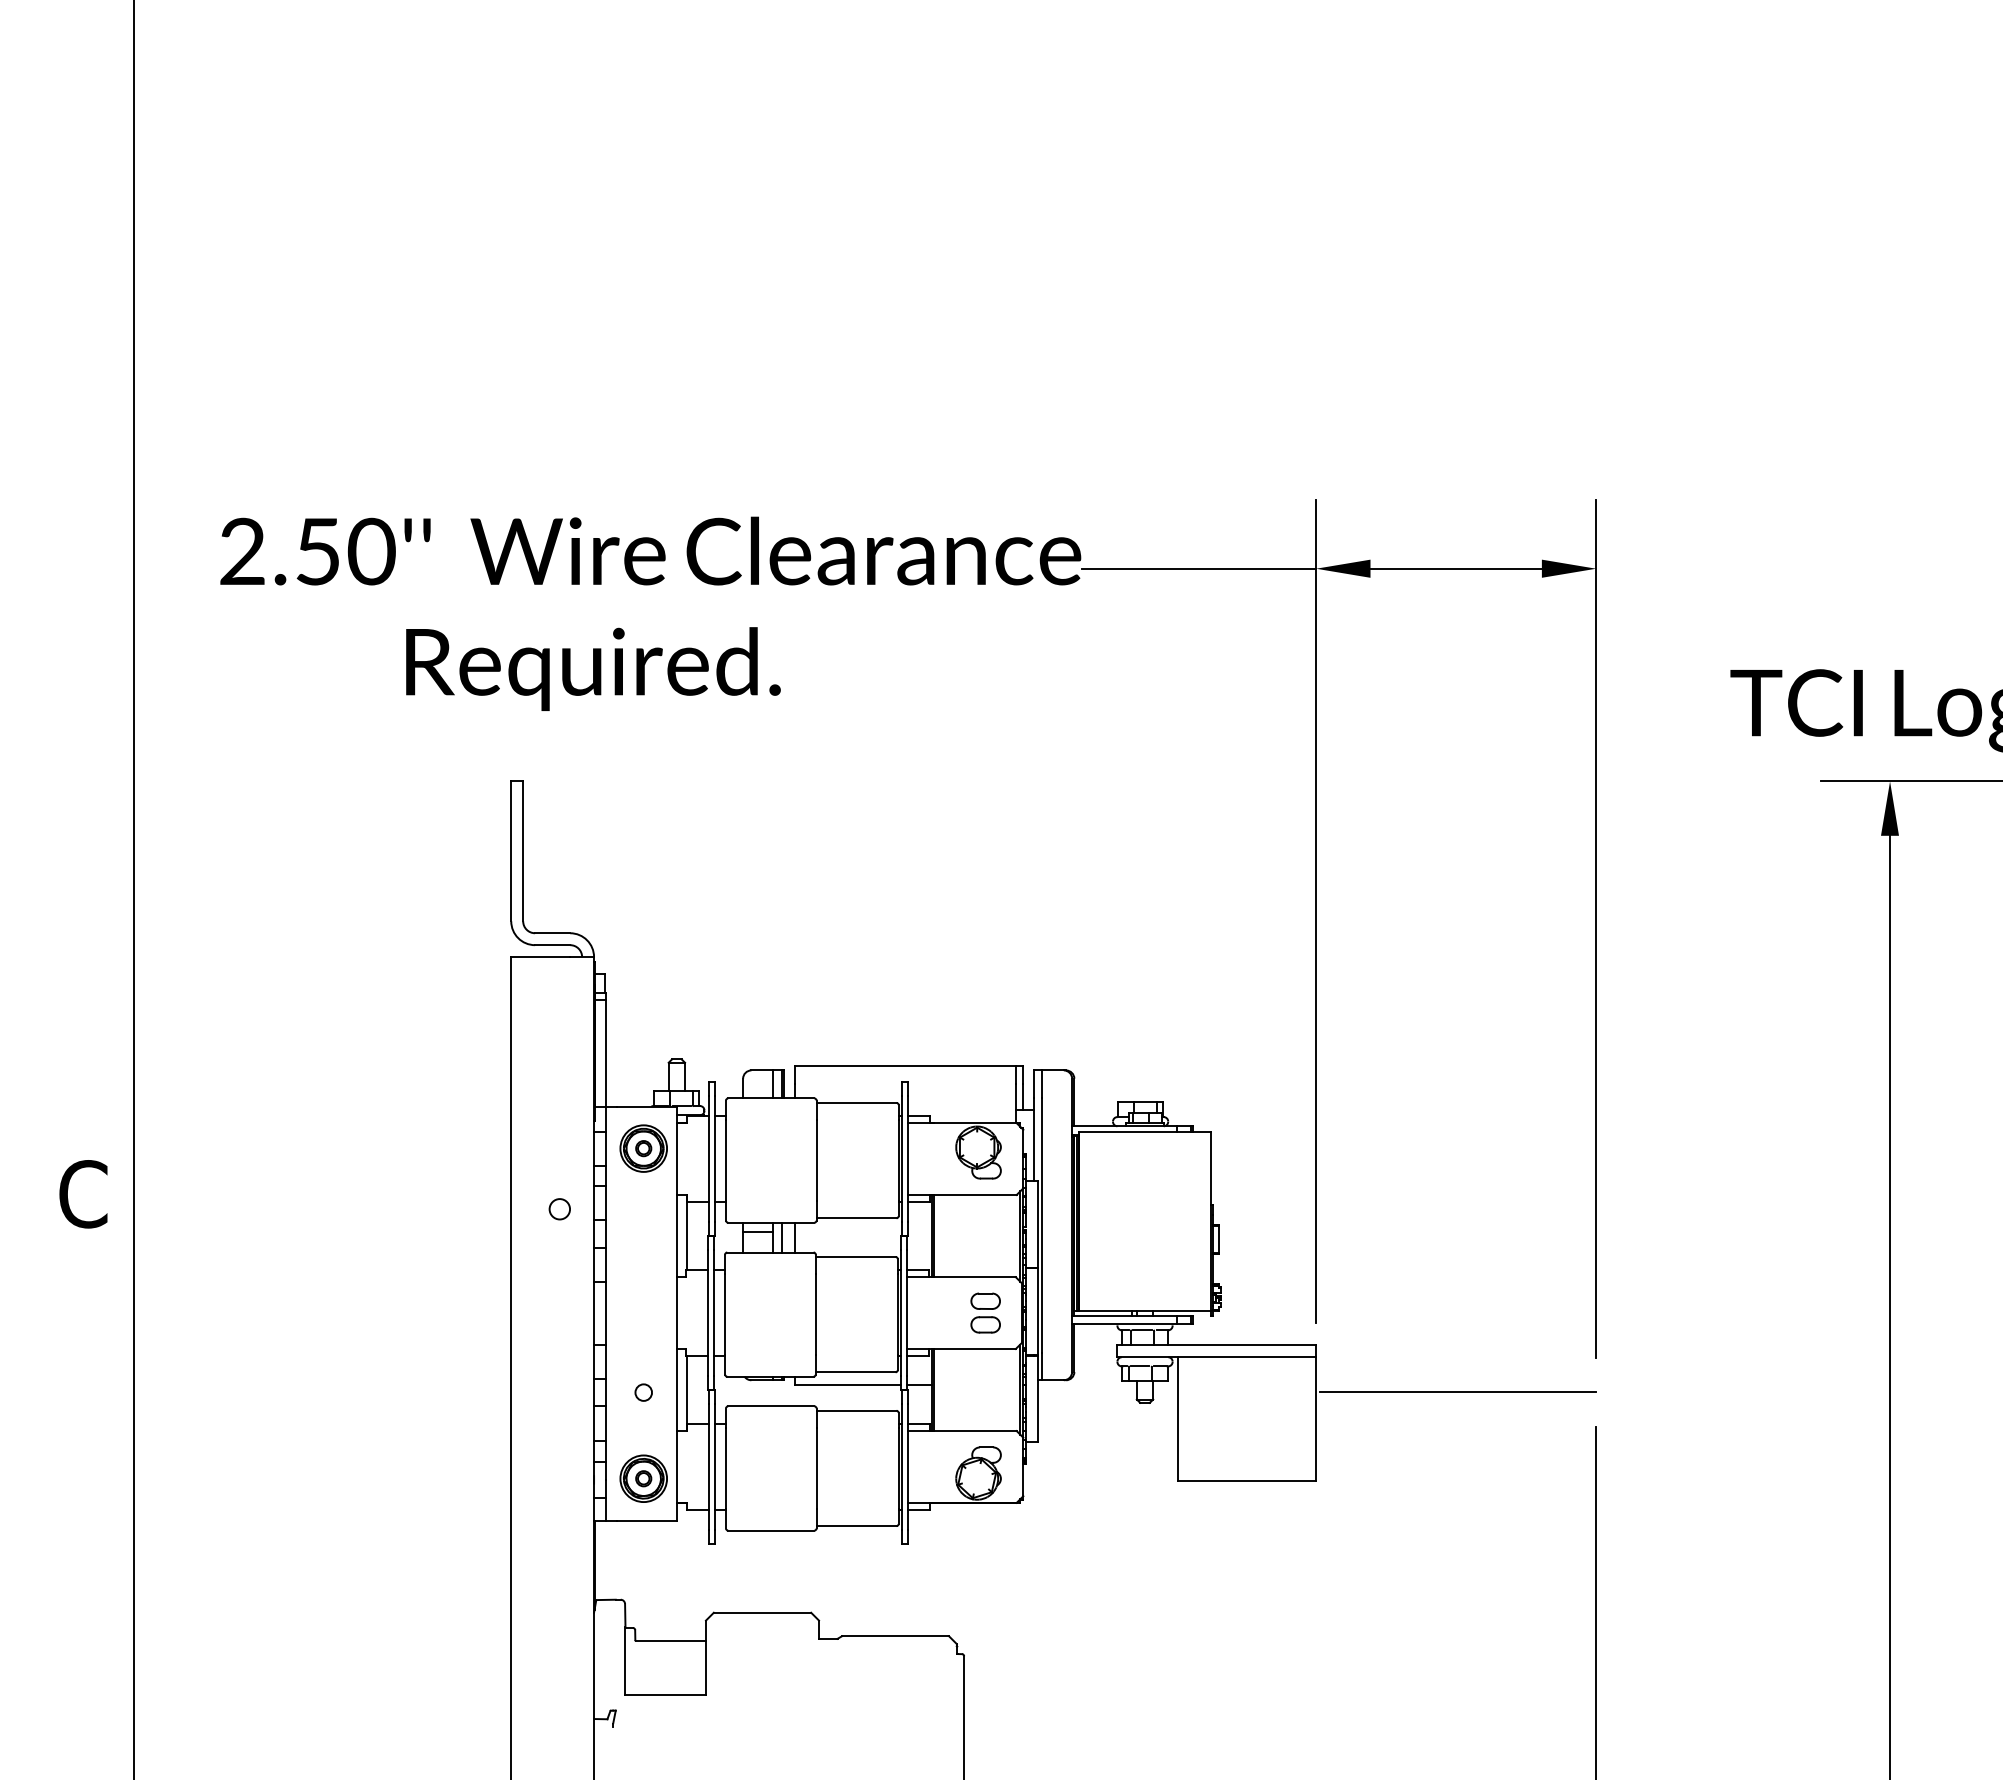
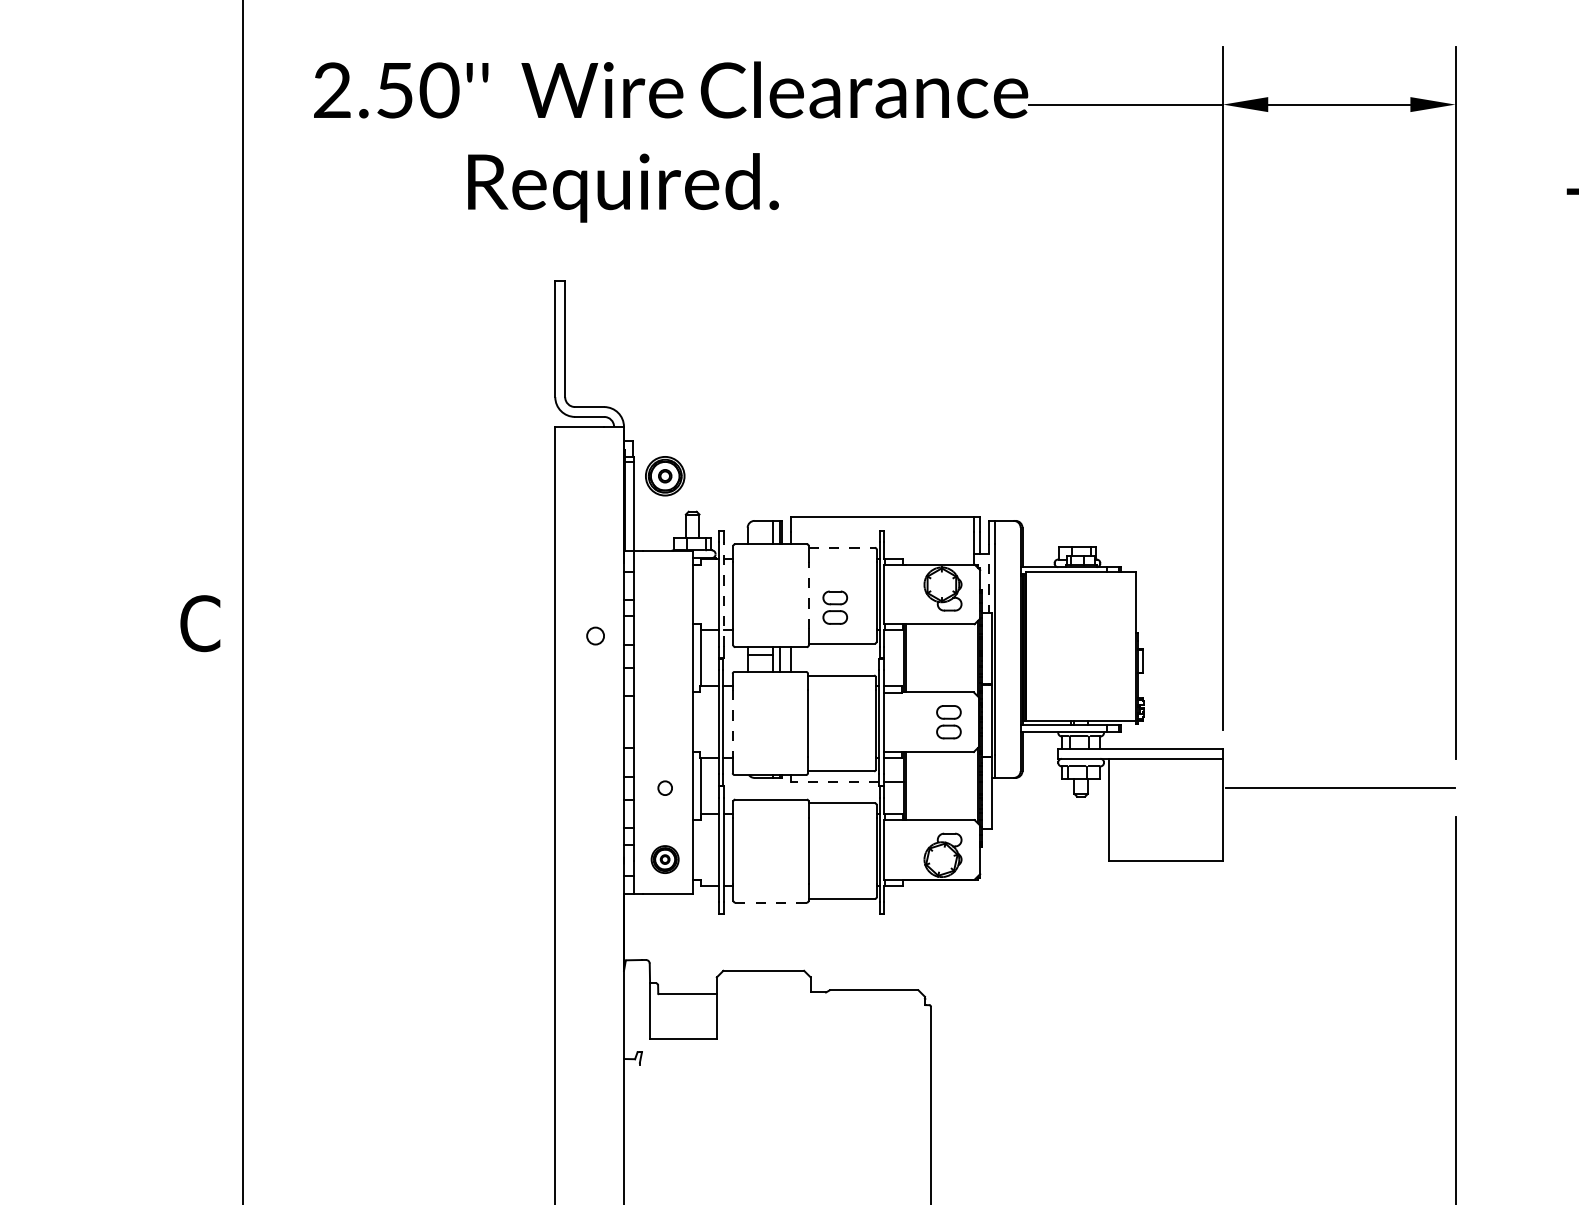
line: (856, 1102) -> (841, 547), solid -> dashed
line: (1033, 1139) -> (988, 578), solid -> dashed
part: (643, 1148) -> (665, 476), moved
line: (714, 1159) -> (723, 594), solid -> dashed
line: (816, 1160) -> (808, 595), solid -> dashed
part: (848, 1174) -> (835, 607), added
line: (725, 1315) -> (733, 724), solid -> dashed
line: (847, 1384) -> (834, 781), solid -> dashed
part: (643, 1478) -> (665, 859), size x0.7
line: (771, 1530) -> (771, 902), solid -> dashed

